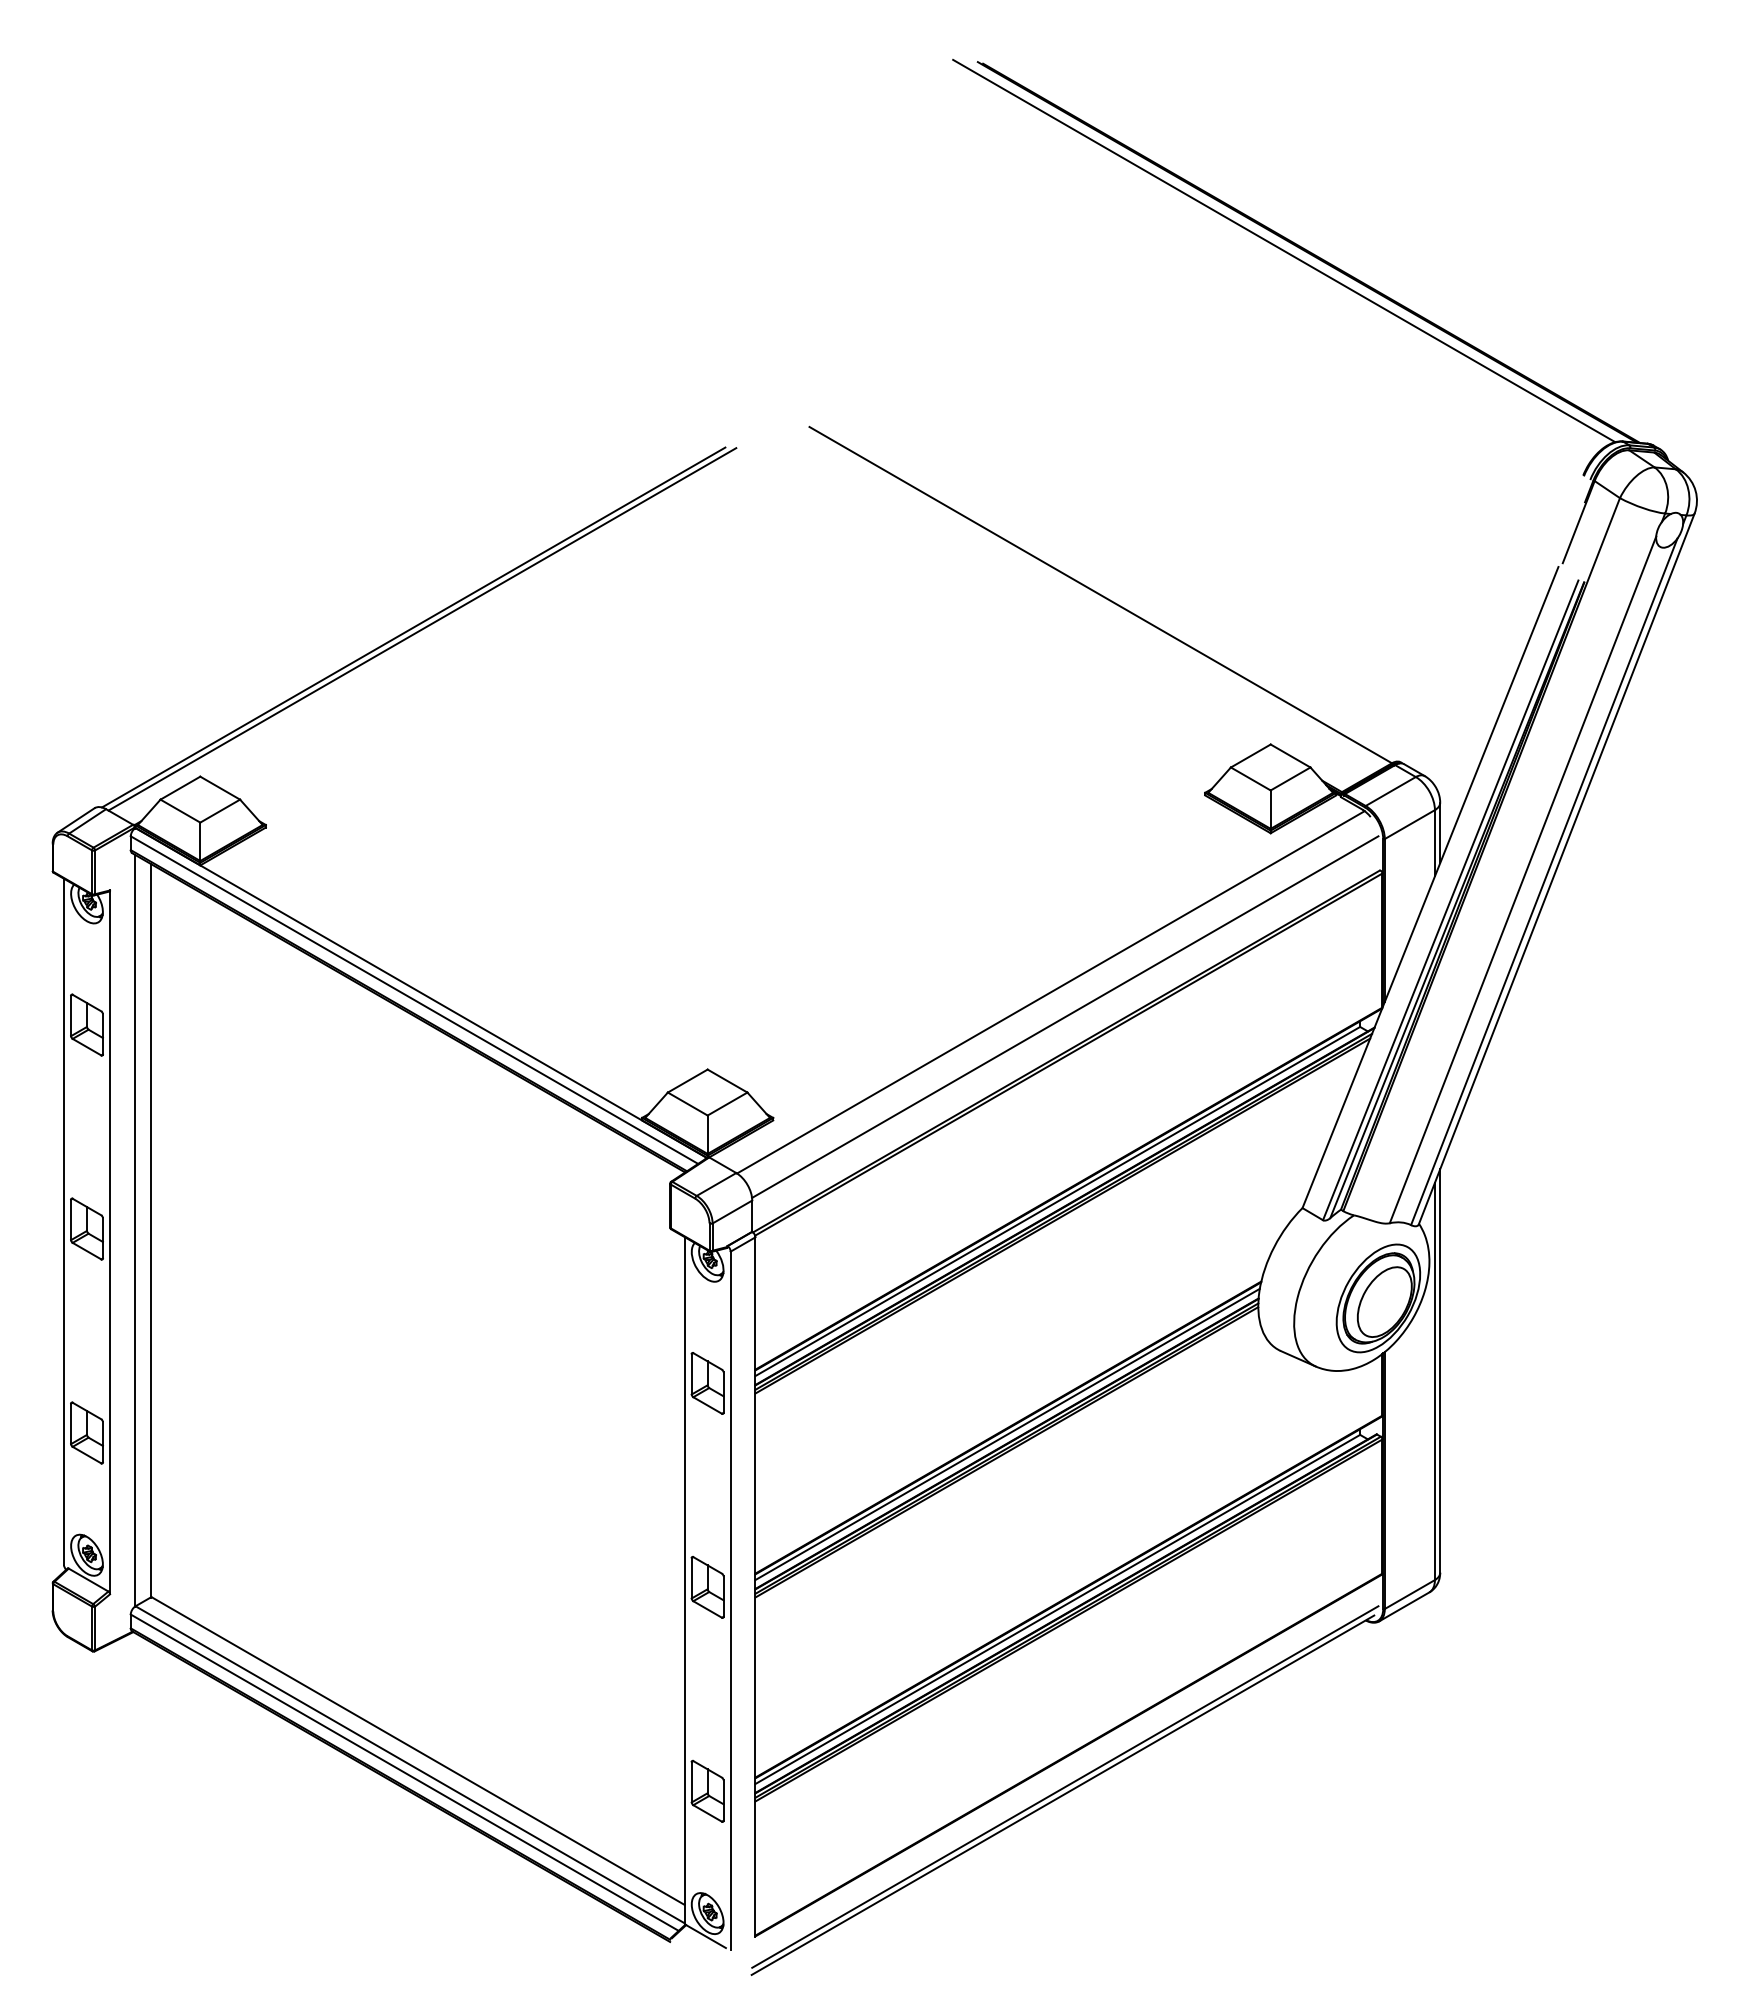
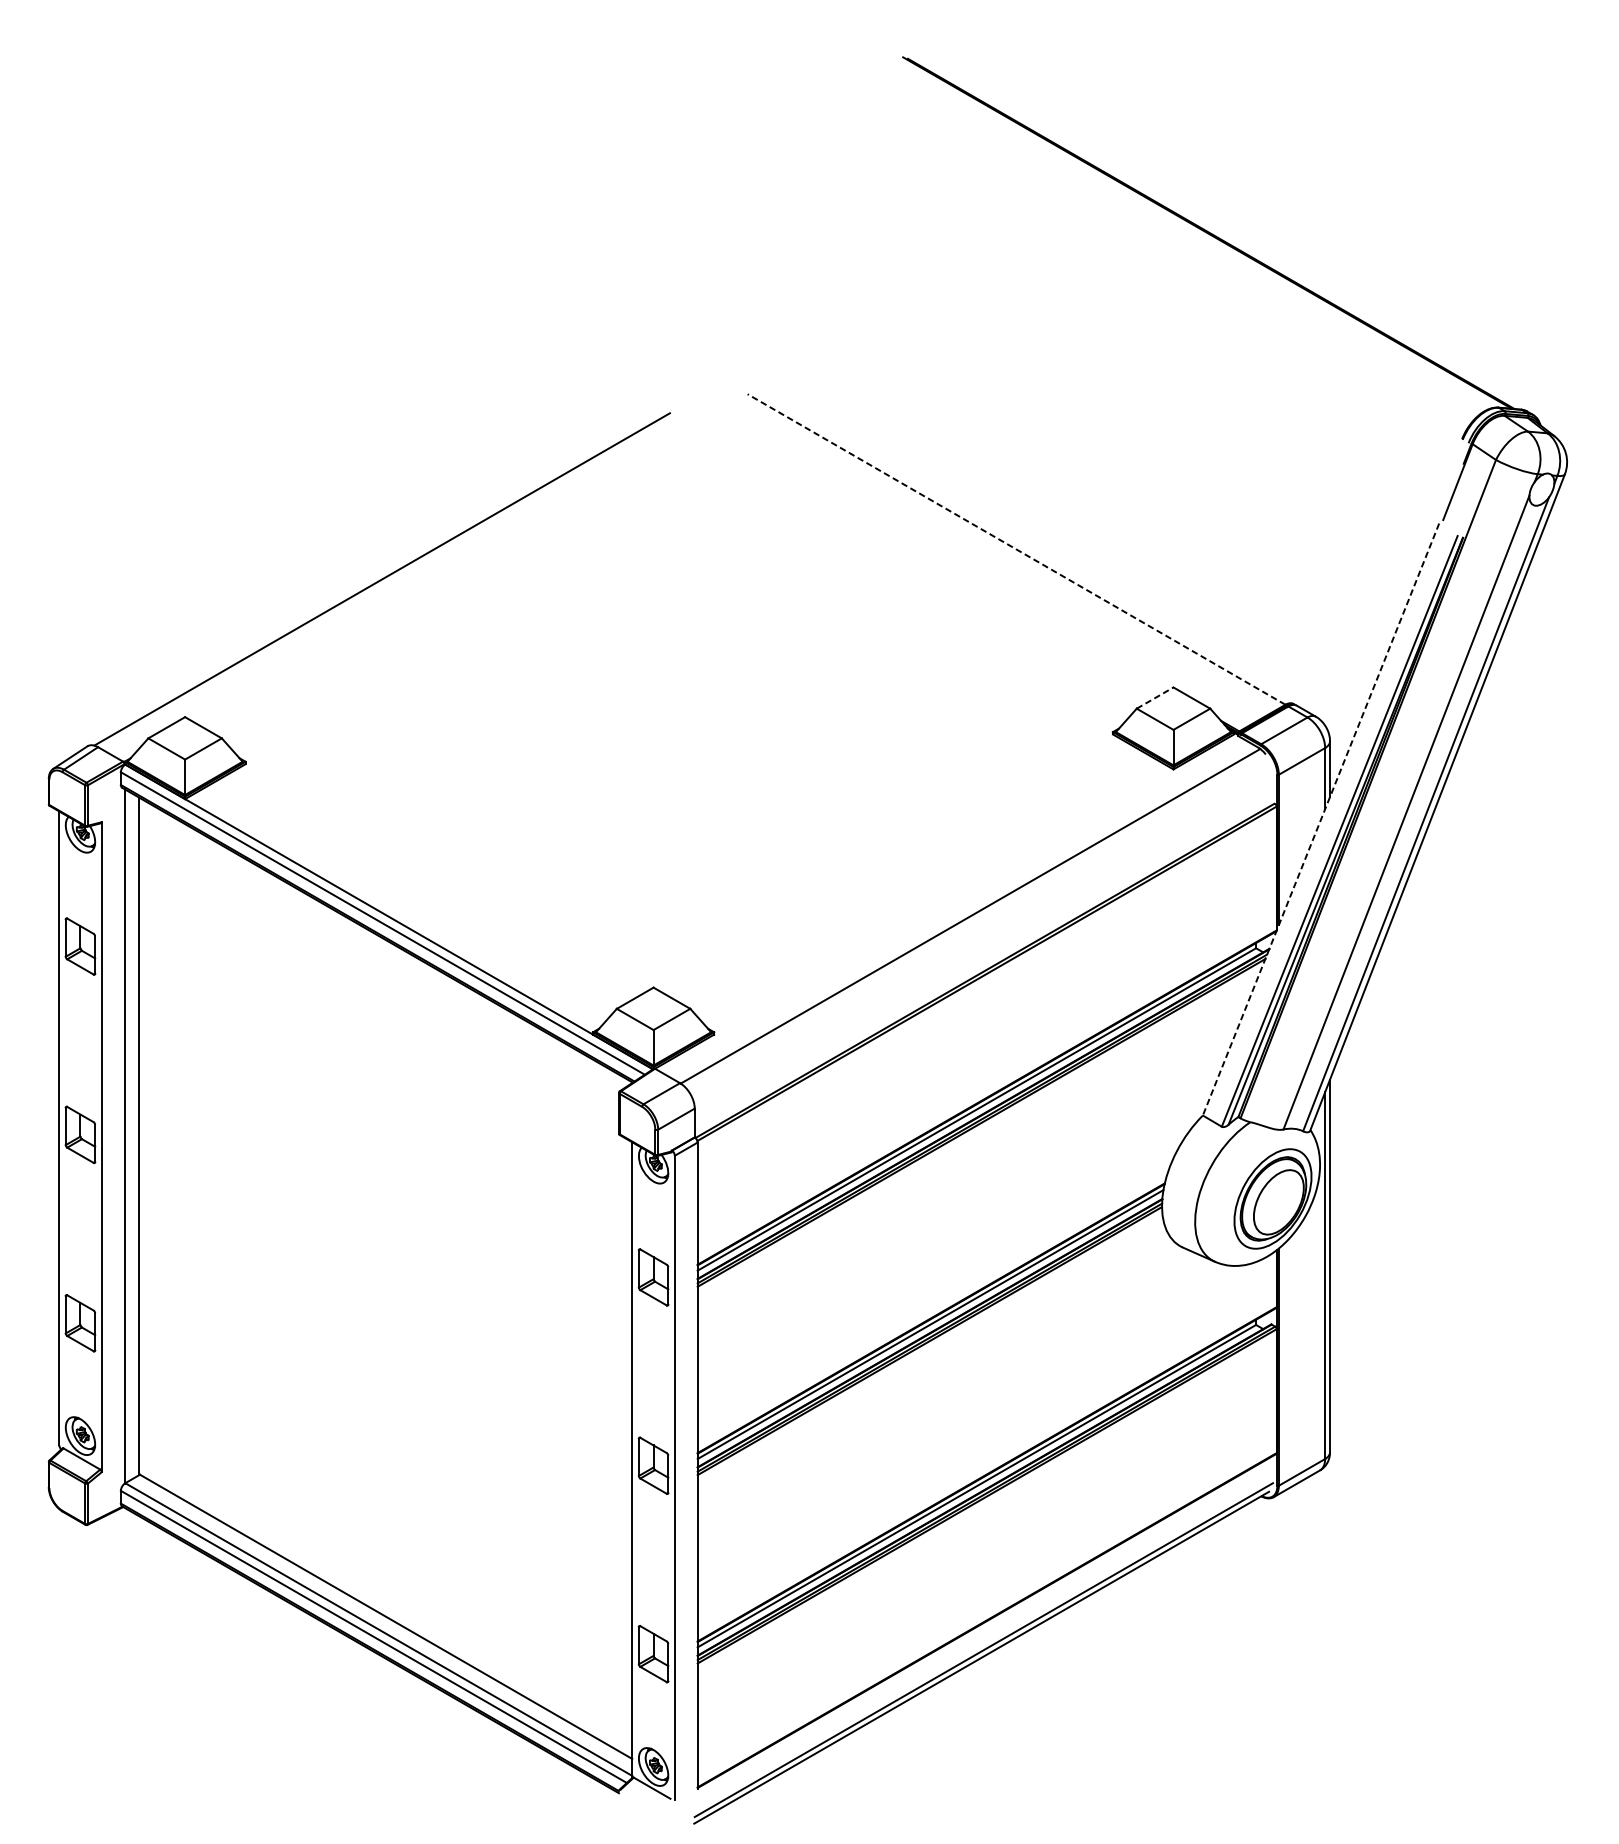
line: (1284, 250) -> (1186, 231), removed
line: (1100, 594) -> (1016, 548), solid -> dashed
line: (422, 629) -> (390, 581), removed
line: (1250, 756) -> (1154, 698), solid -> dashed
line: (1430, 888) -> (1321, 820), solid -> dashed
line: (1065, 1016) -> (984, 938), removed

